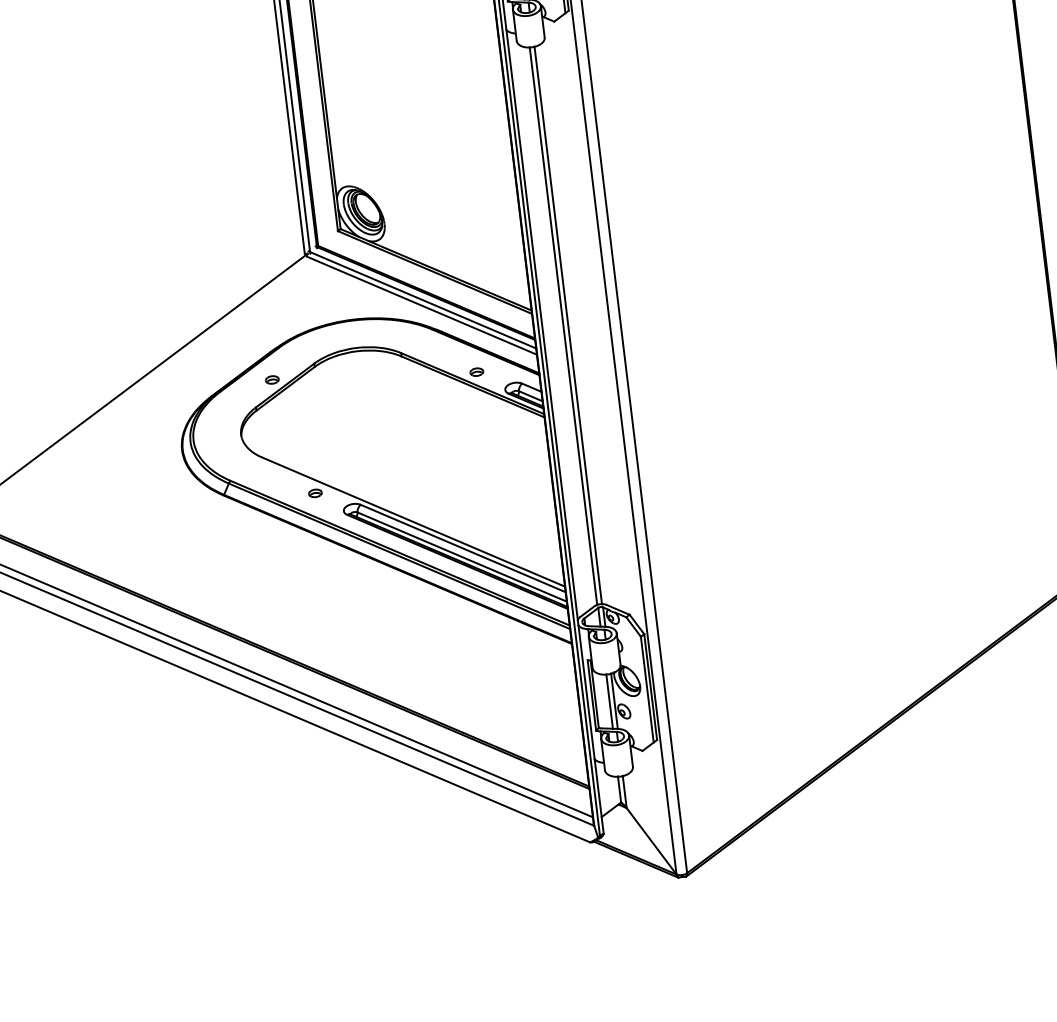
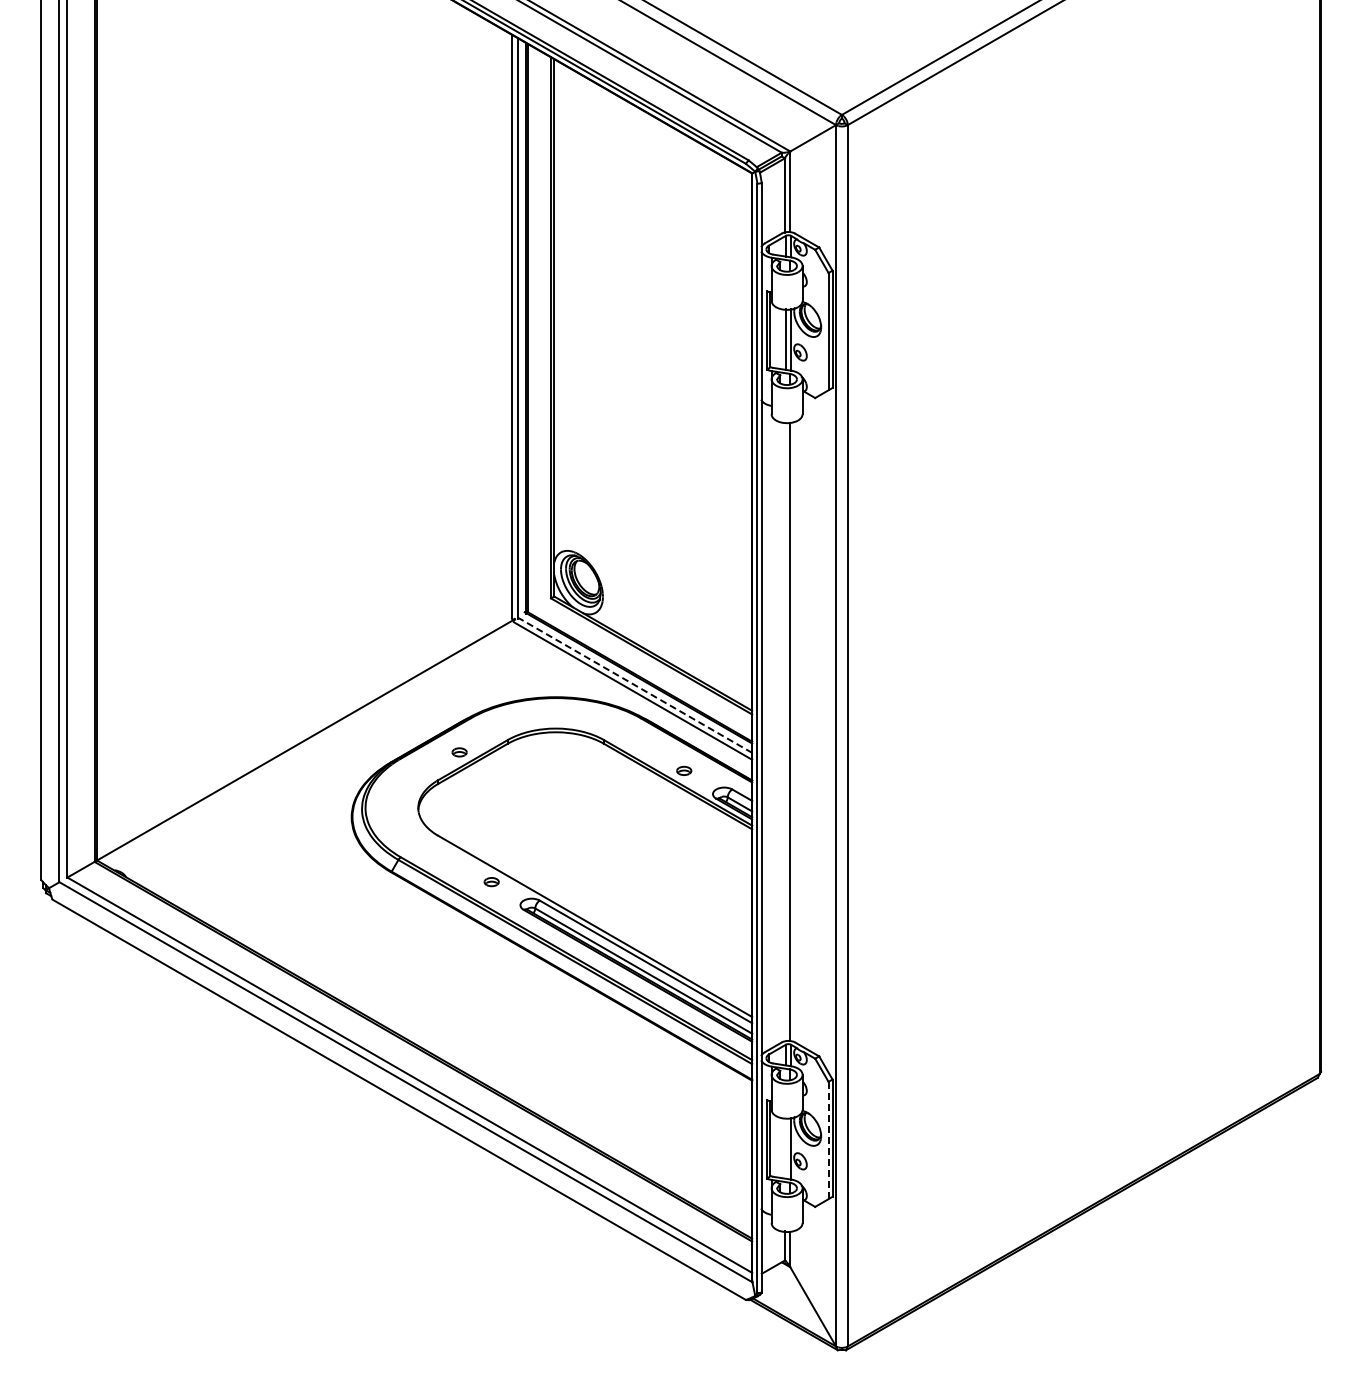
line: (421, 299) -> (633, 684), solid -> dashed
line: (562, 325) -> (784, 731), removed
line: (647, 689) -> (828, 1140), solid -> dashed
line: (609, 701) -> (785, 1148), removed

